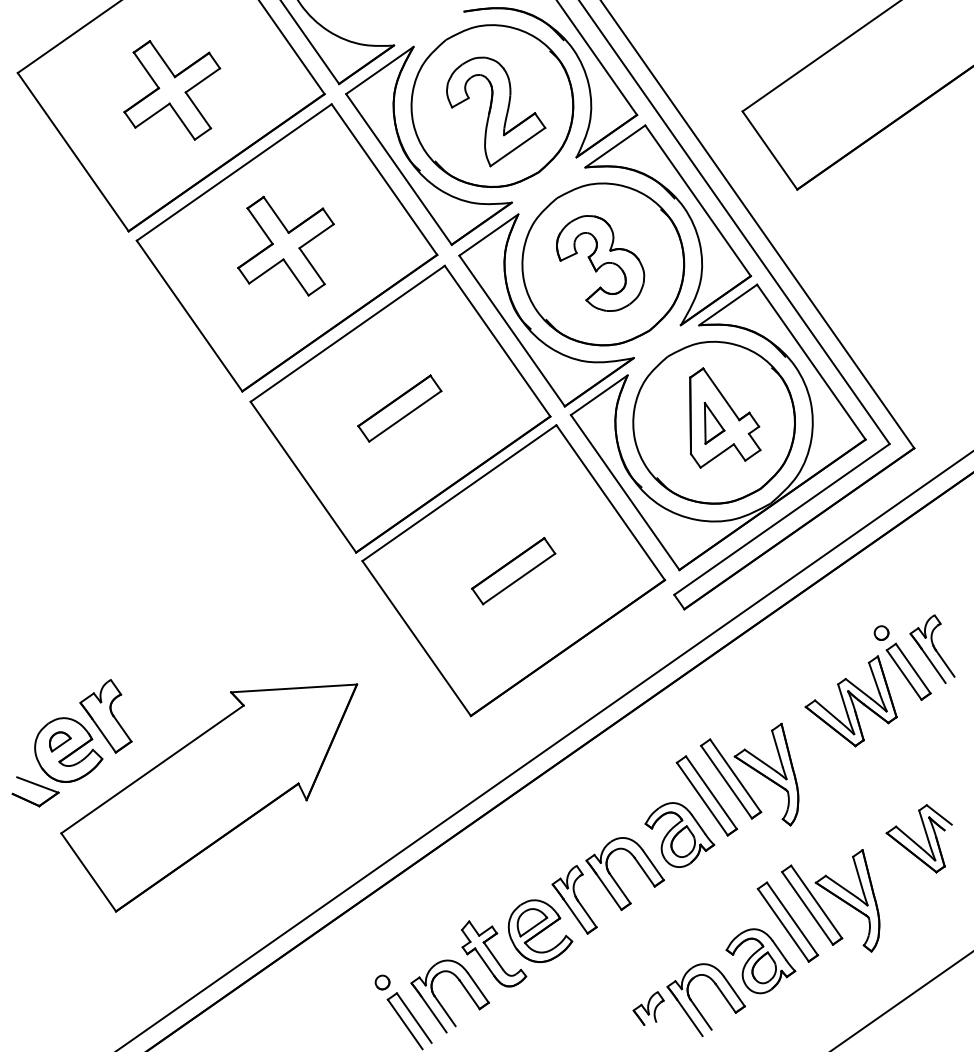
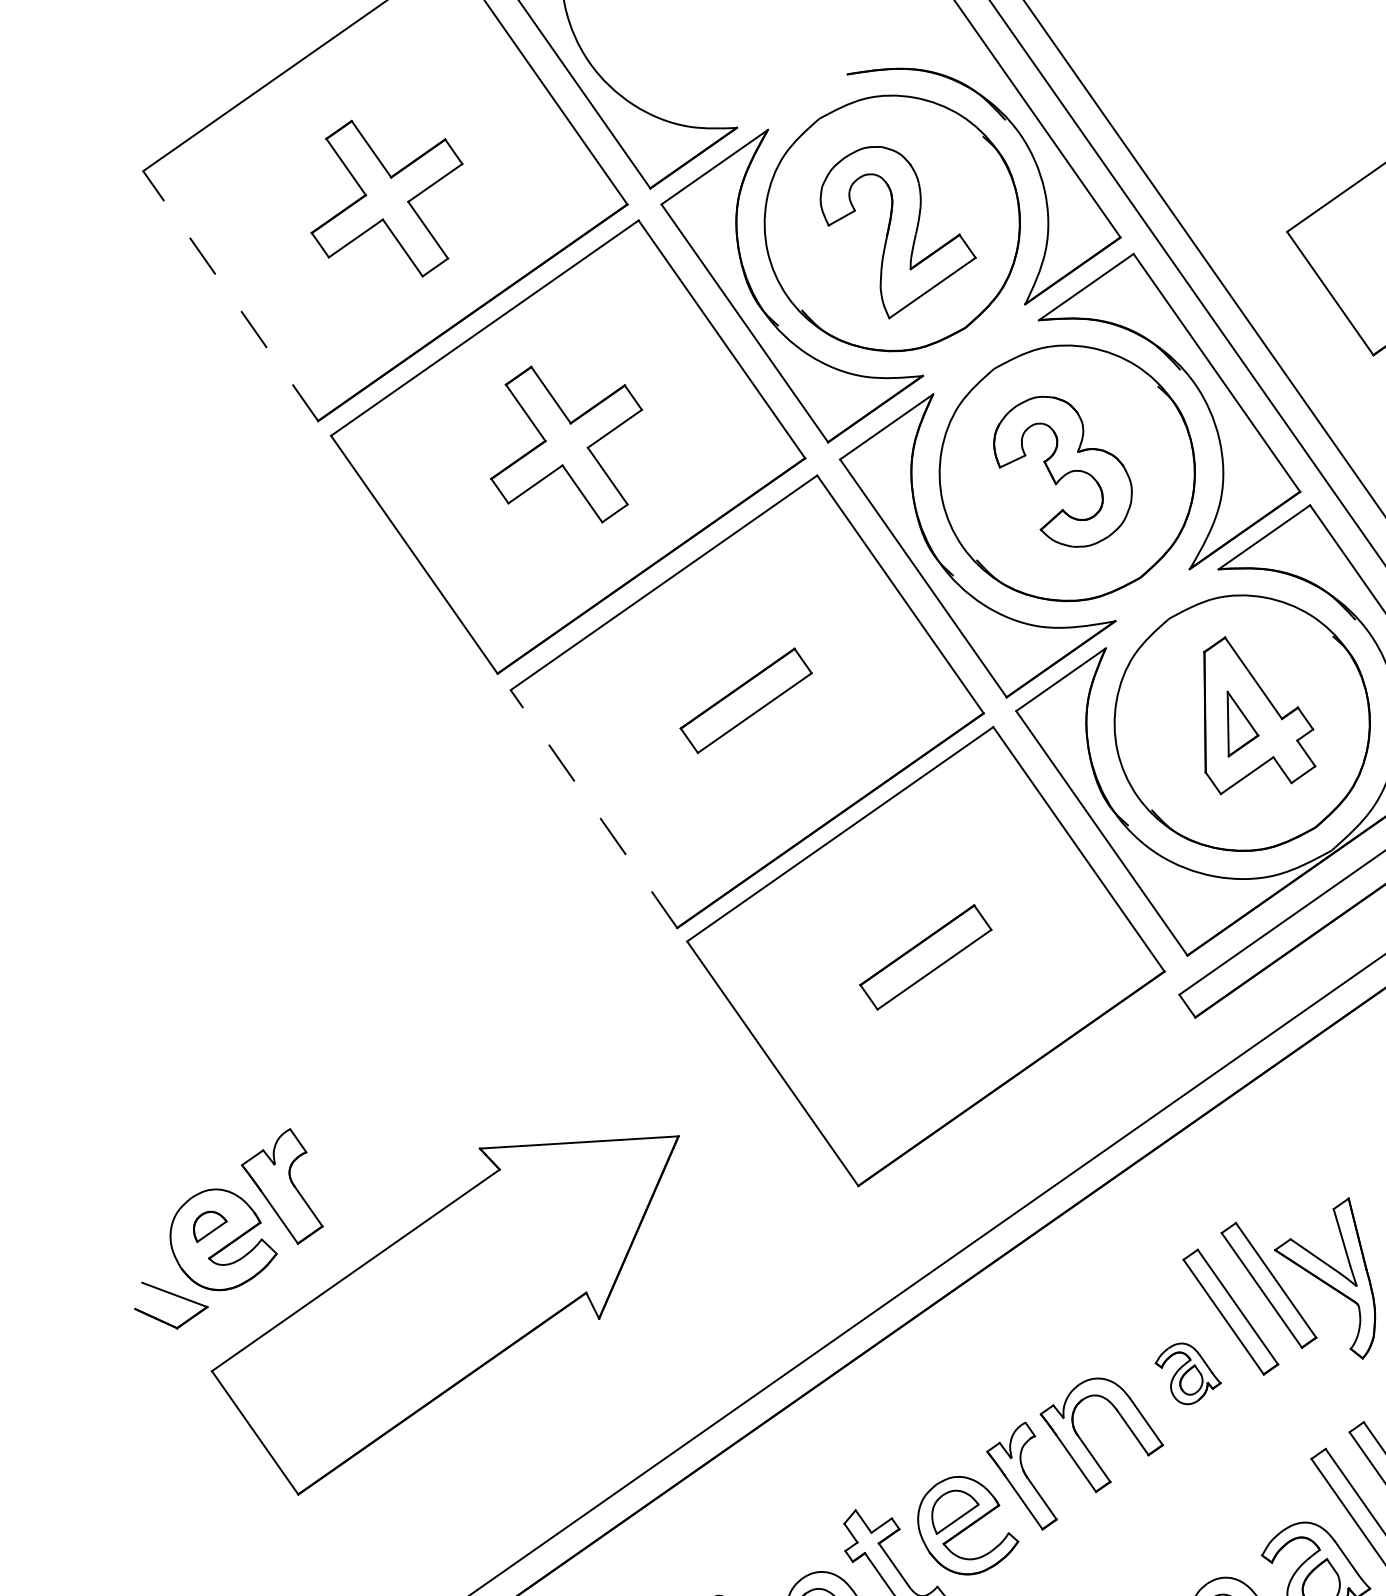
line: (73, 152) -> (231, 296), solid -> dashed
line: (303, 476) -> (594, 807), solid -> dashed
part: (679, 834) -> (1187, 1373), size x0.6

